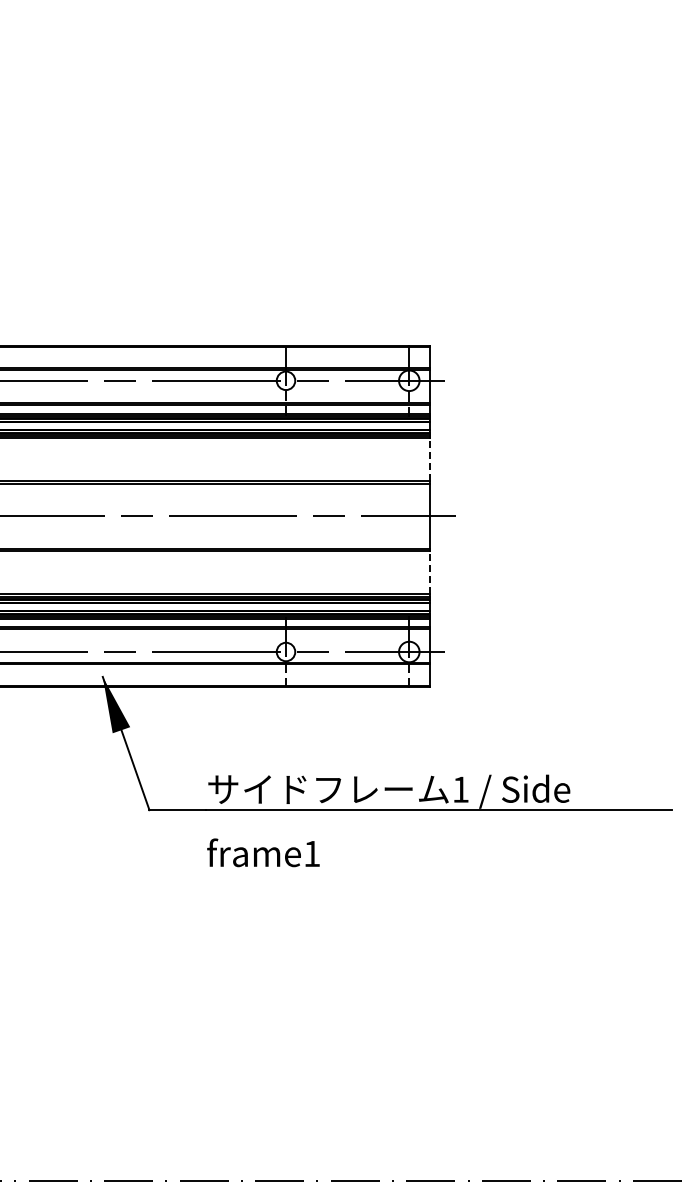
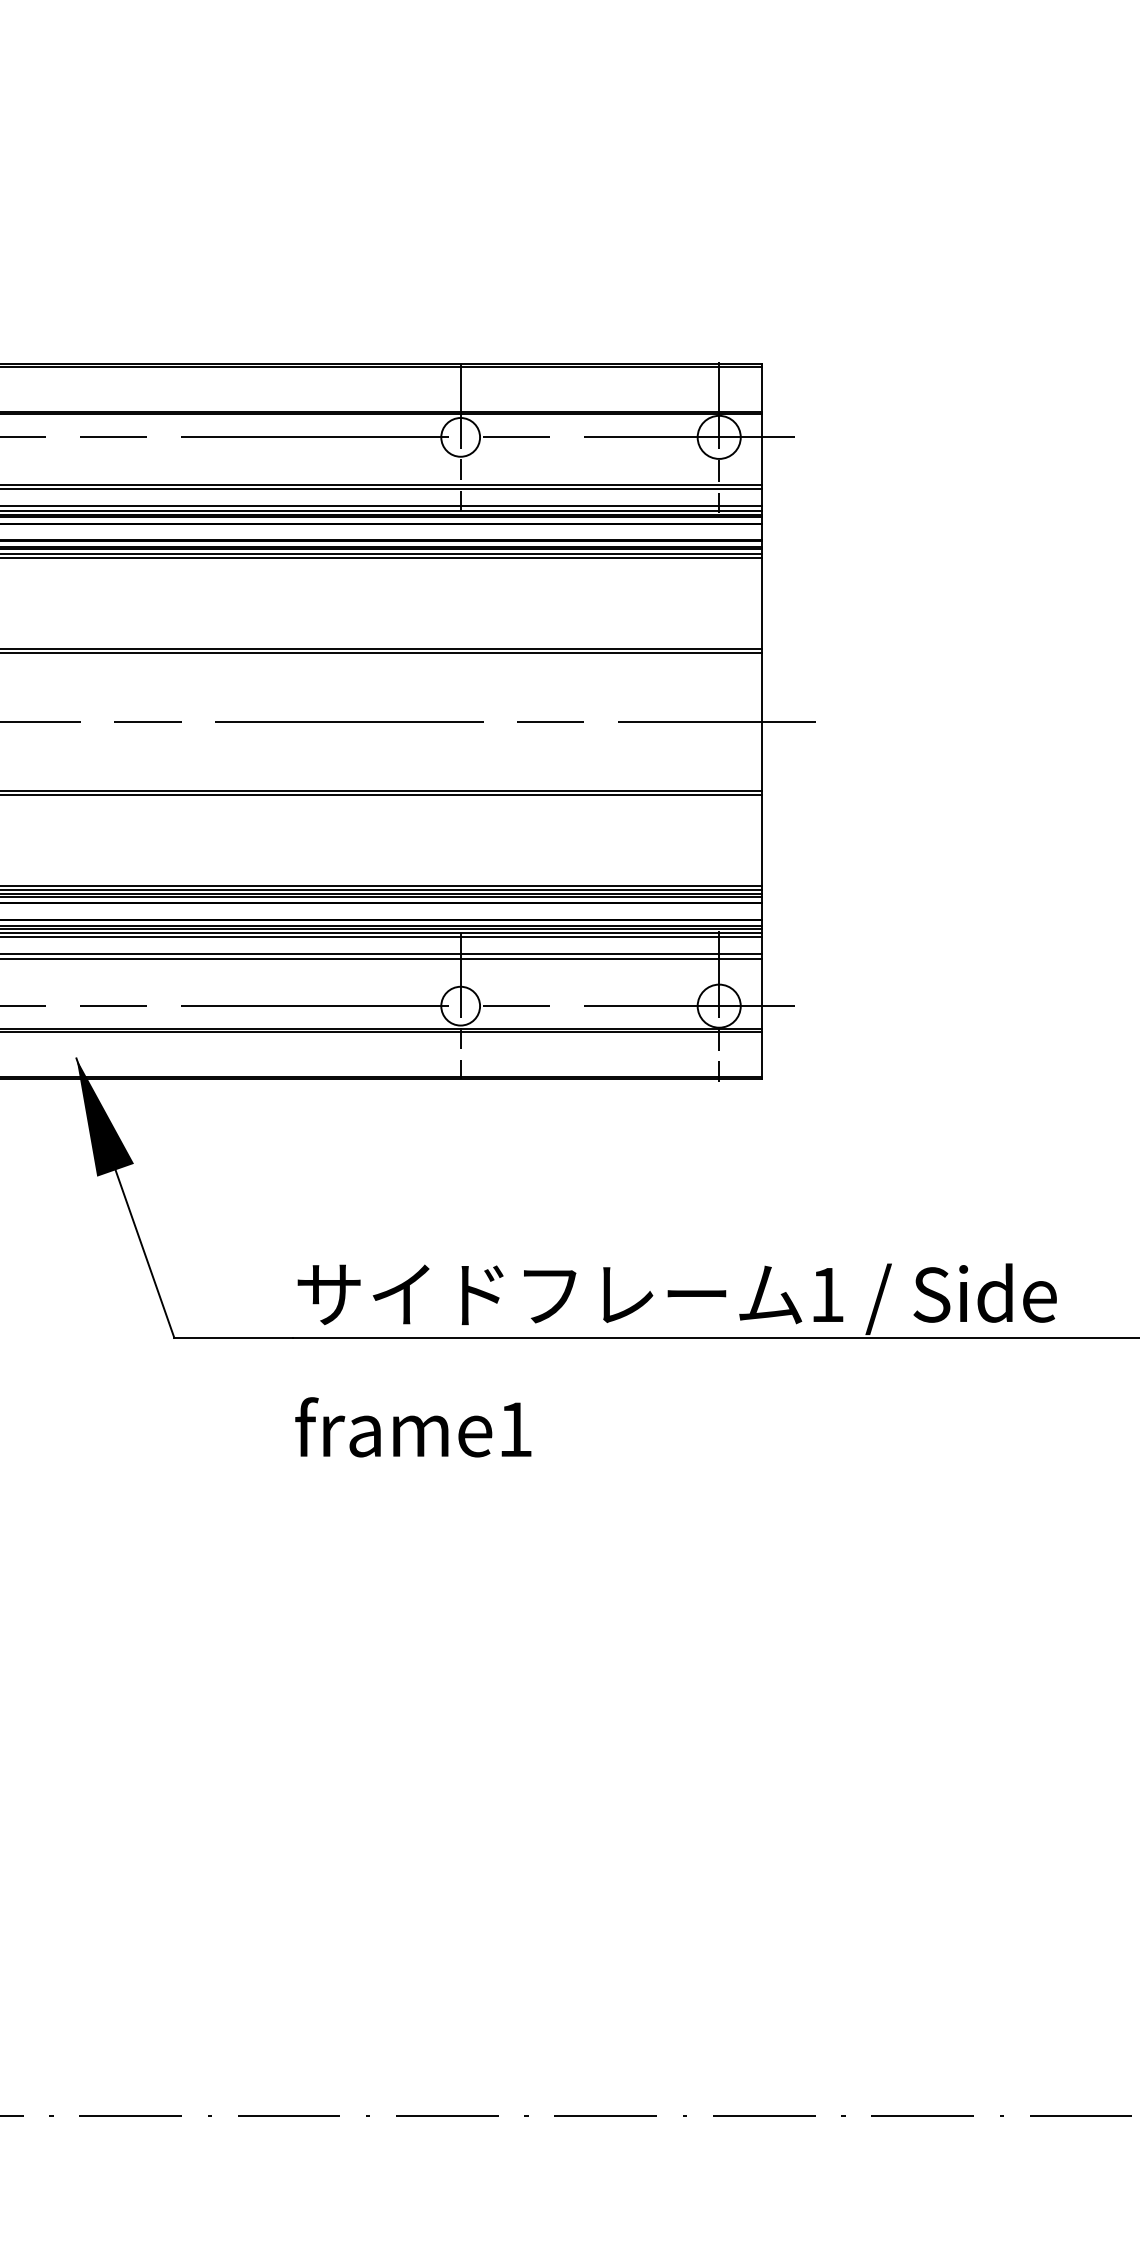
line: (429, 459) -> (761, 602), dashed -> solid
line: (429, 572) -> (761, 839), dashed -> solid

